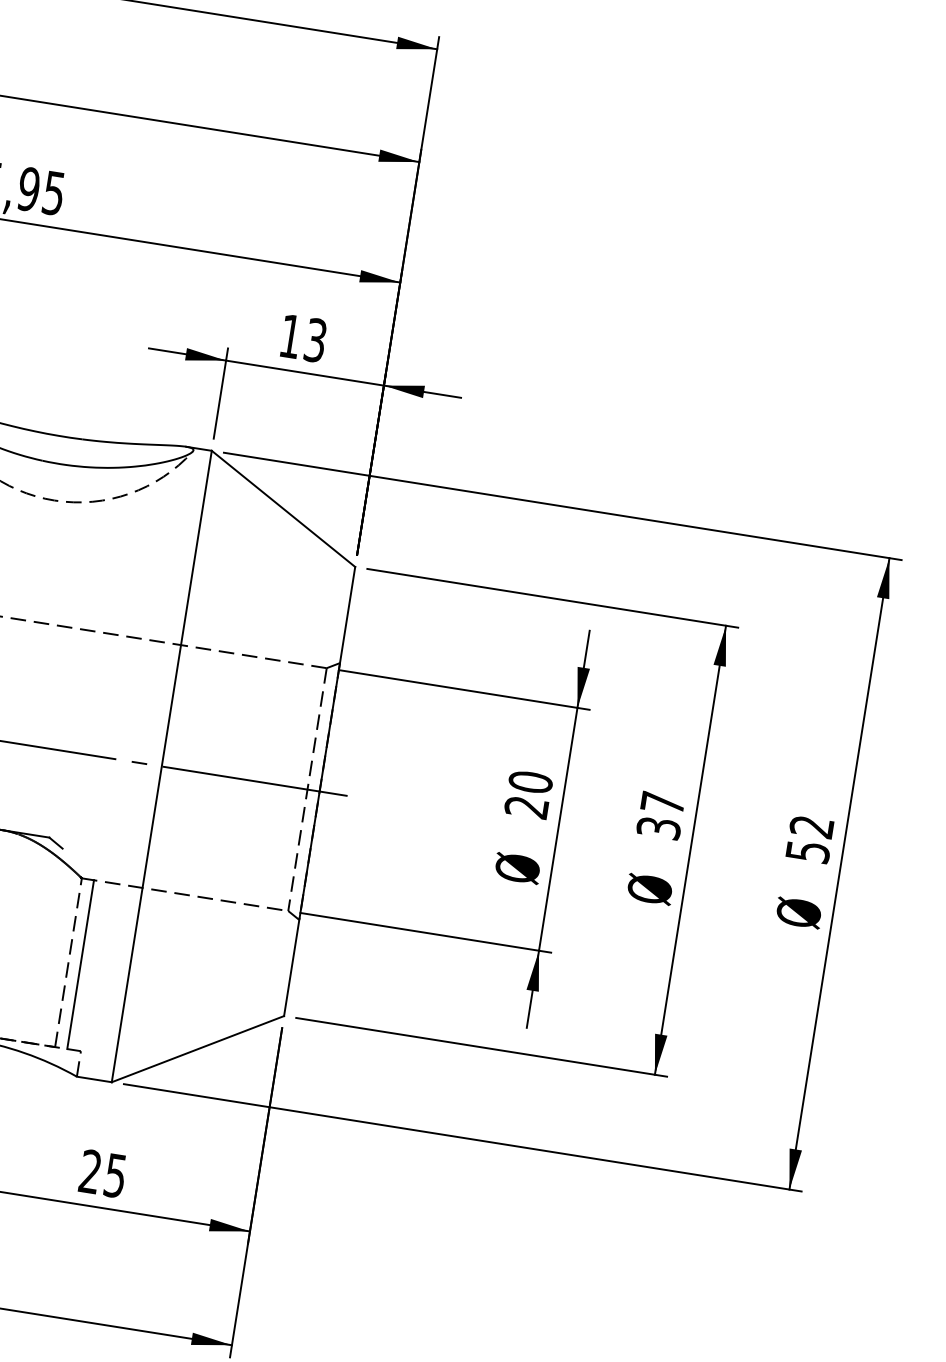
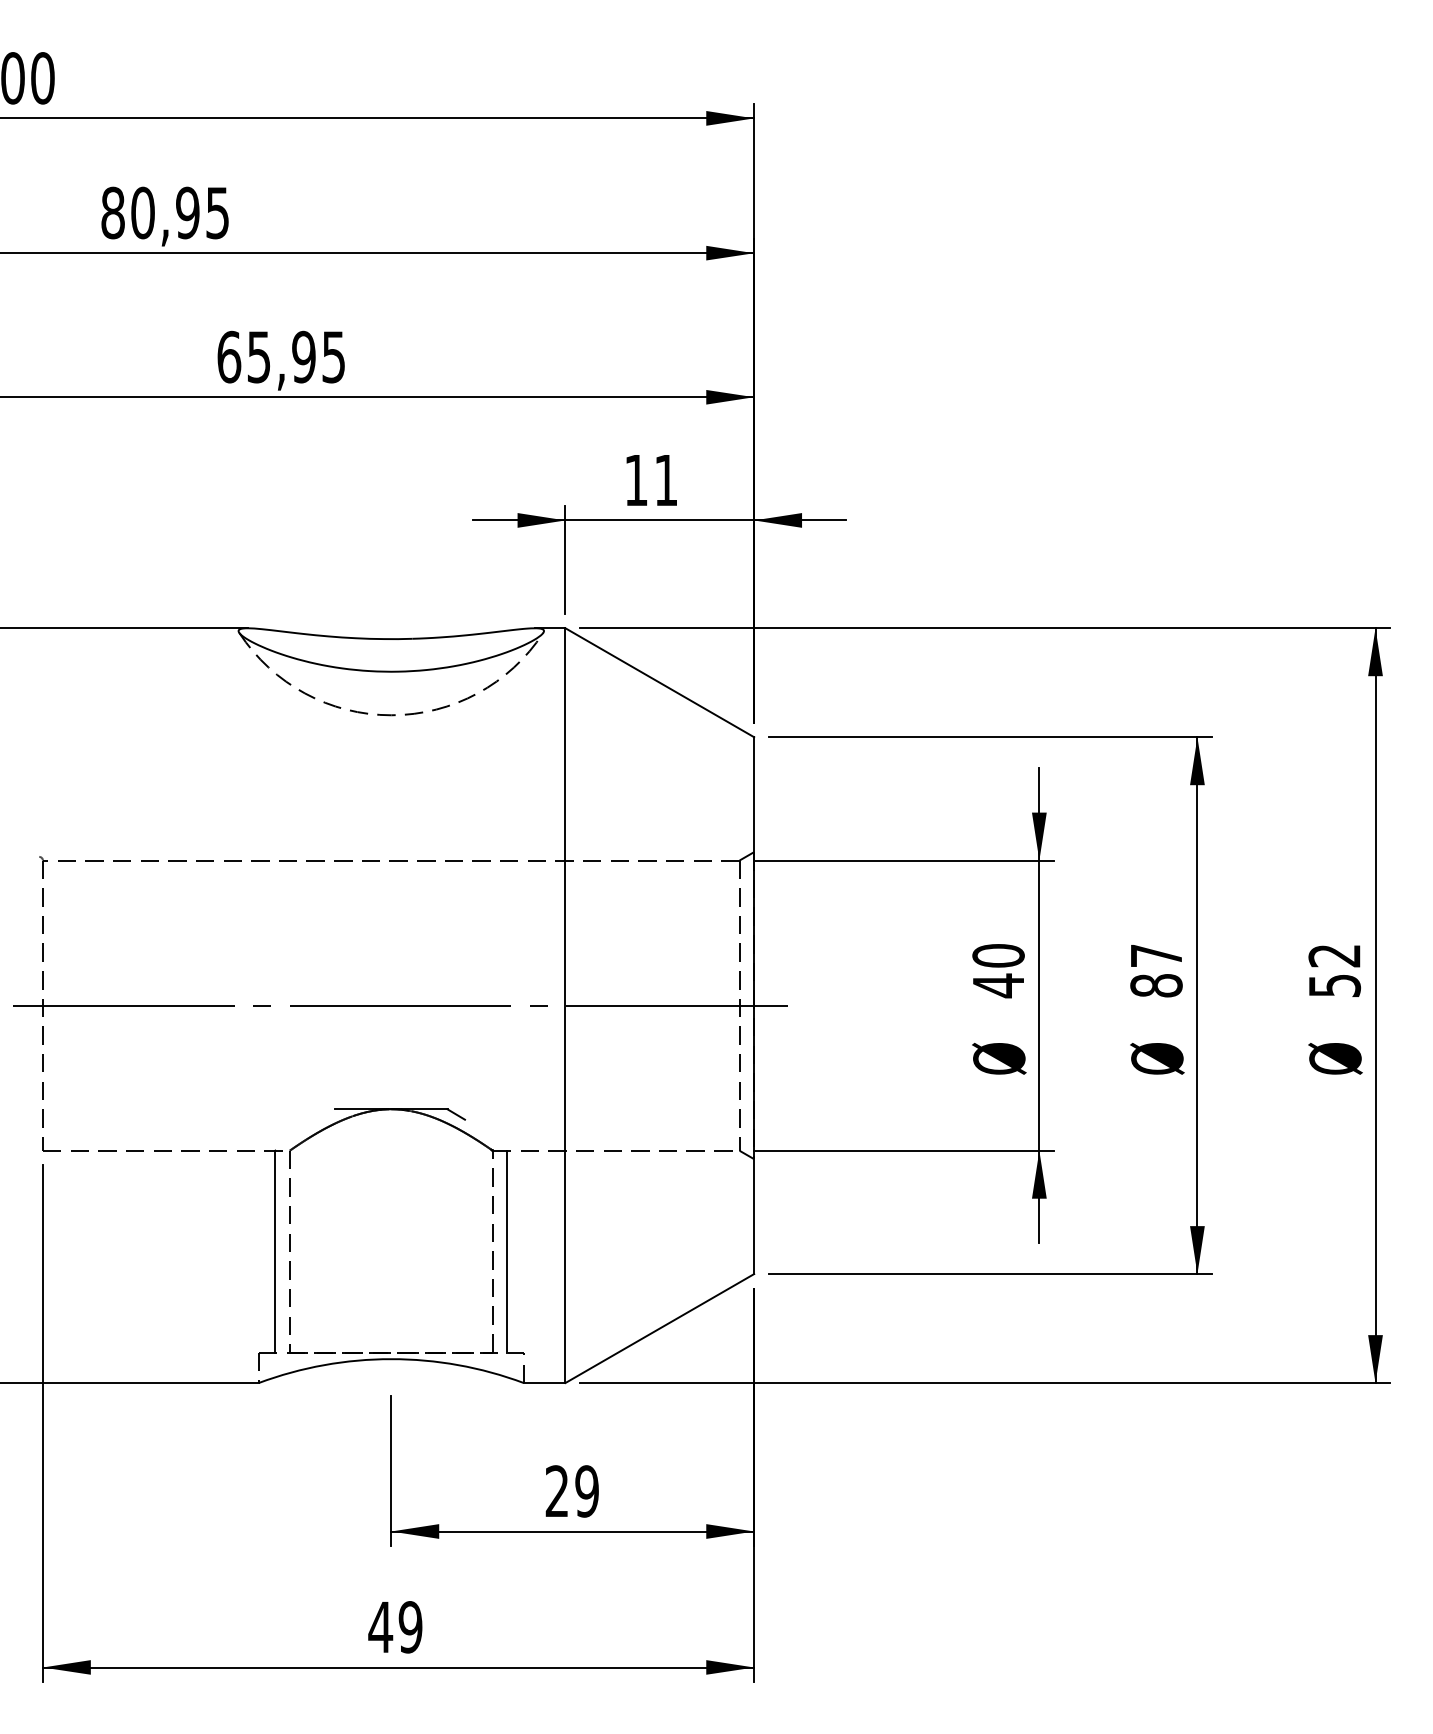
text: (315, 340) -> (666, 480), 13 -> 11
text: (525, 806) -> (997, 985), 20 -> 40
text: (658, 827) -> (1156, 985), 37 -> 87
text: (115, 1175) -> (586, 1491), 25 -> 29

